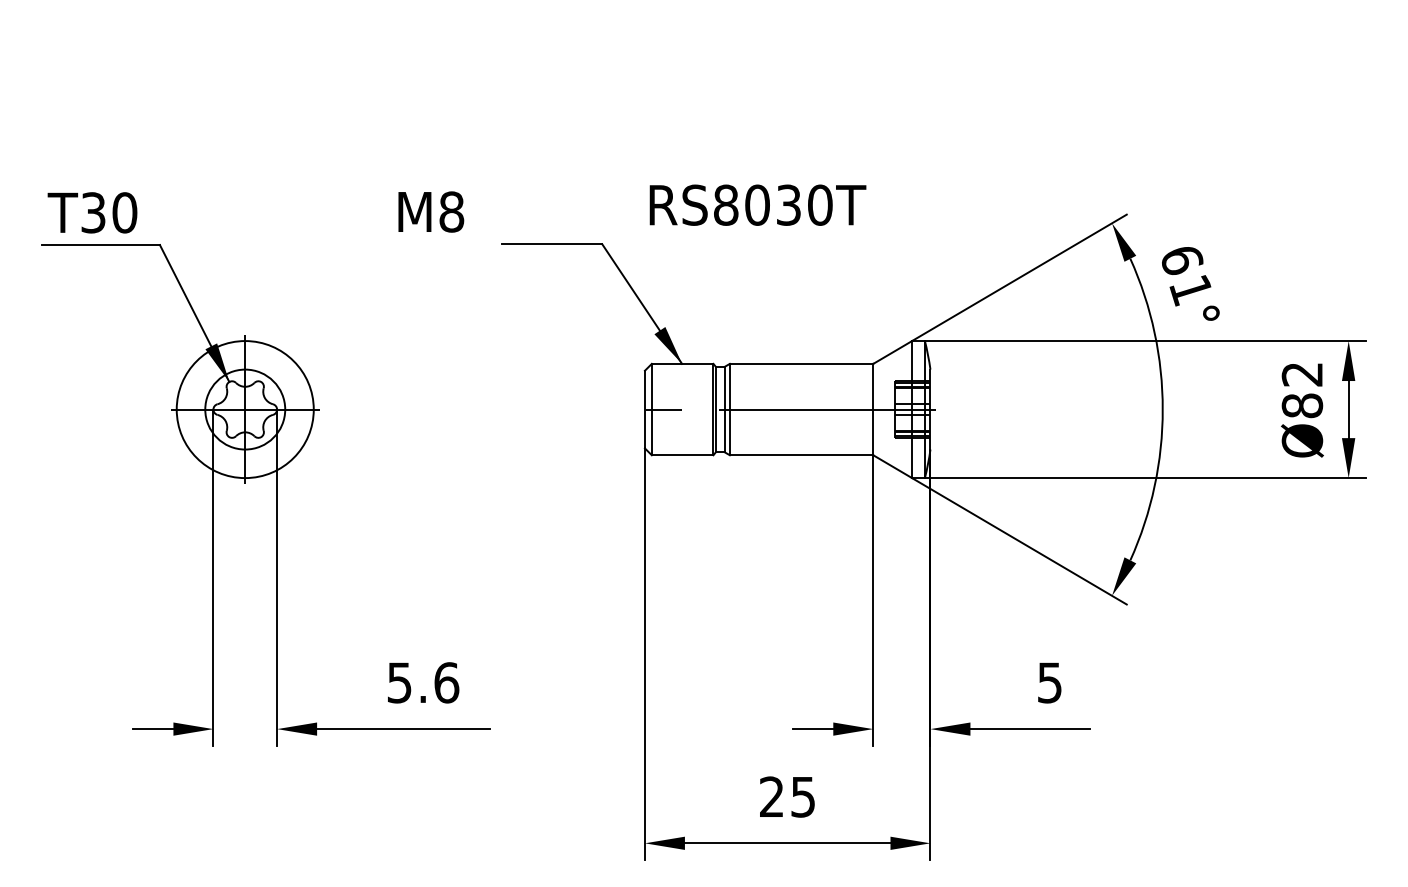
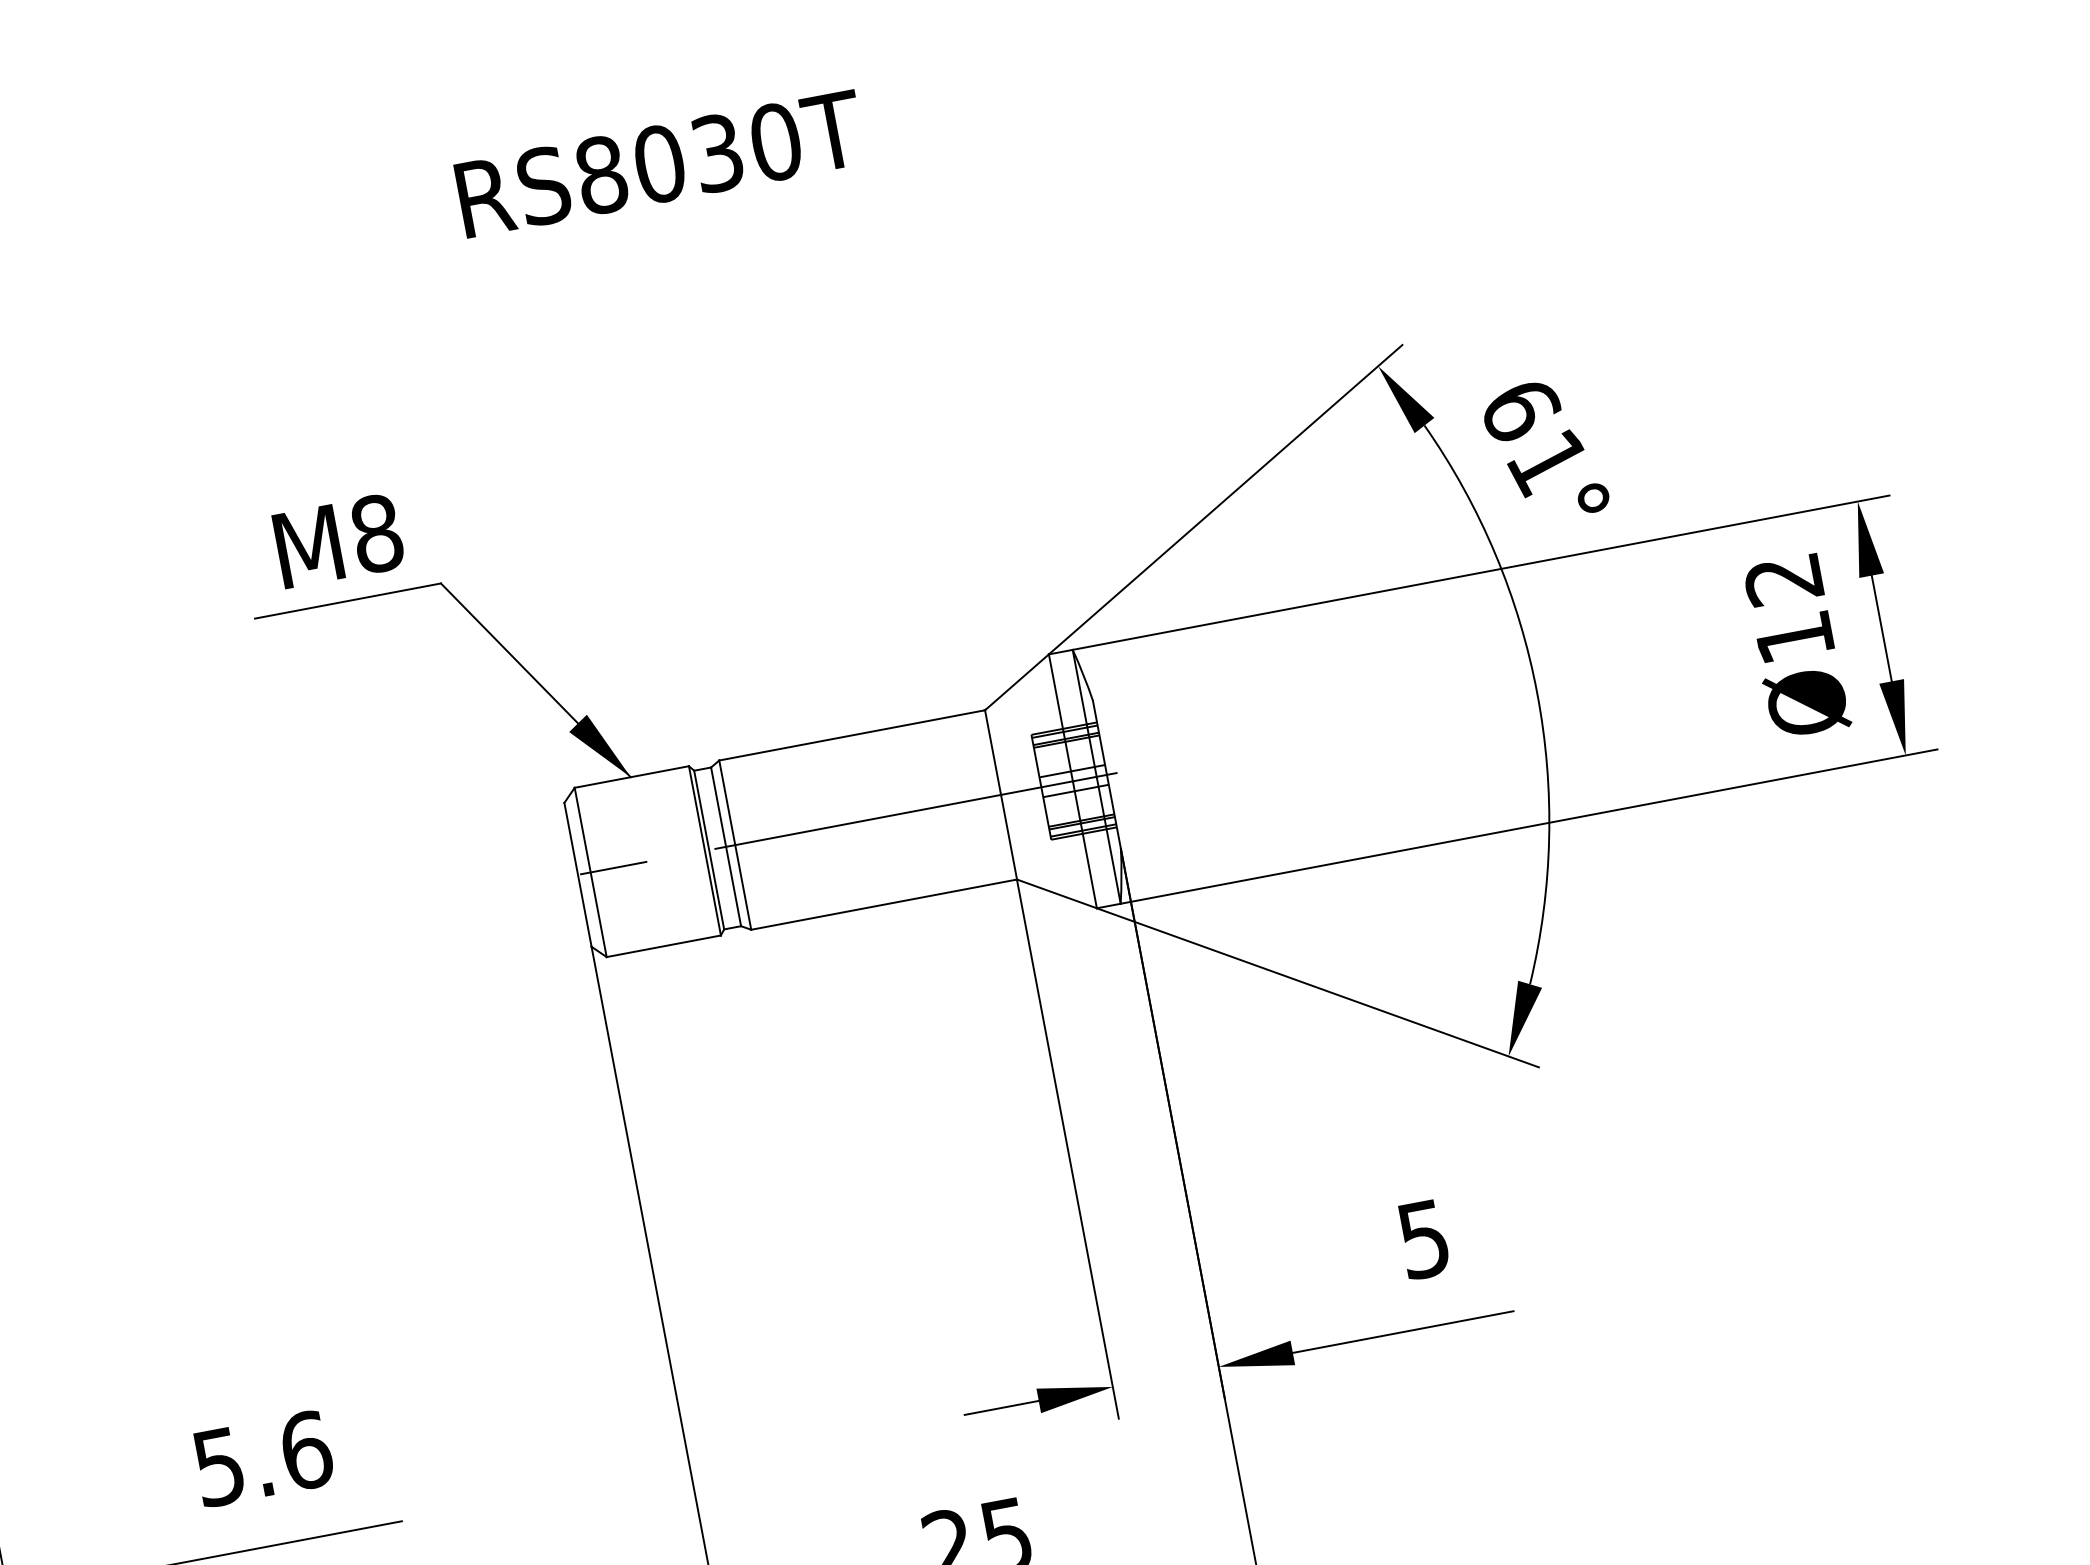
text: (757, 204) -> (659, 162), moved
text: (431, 211) -> (339, 539), moved
text: (1302, 405) -> (1794, 637), Ø82 -> Ø12

